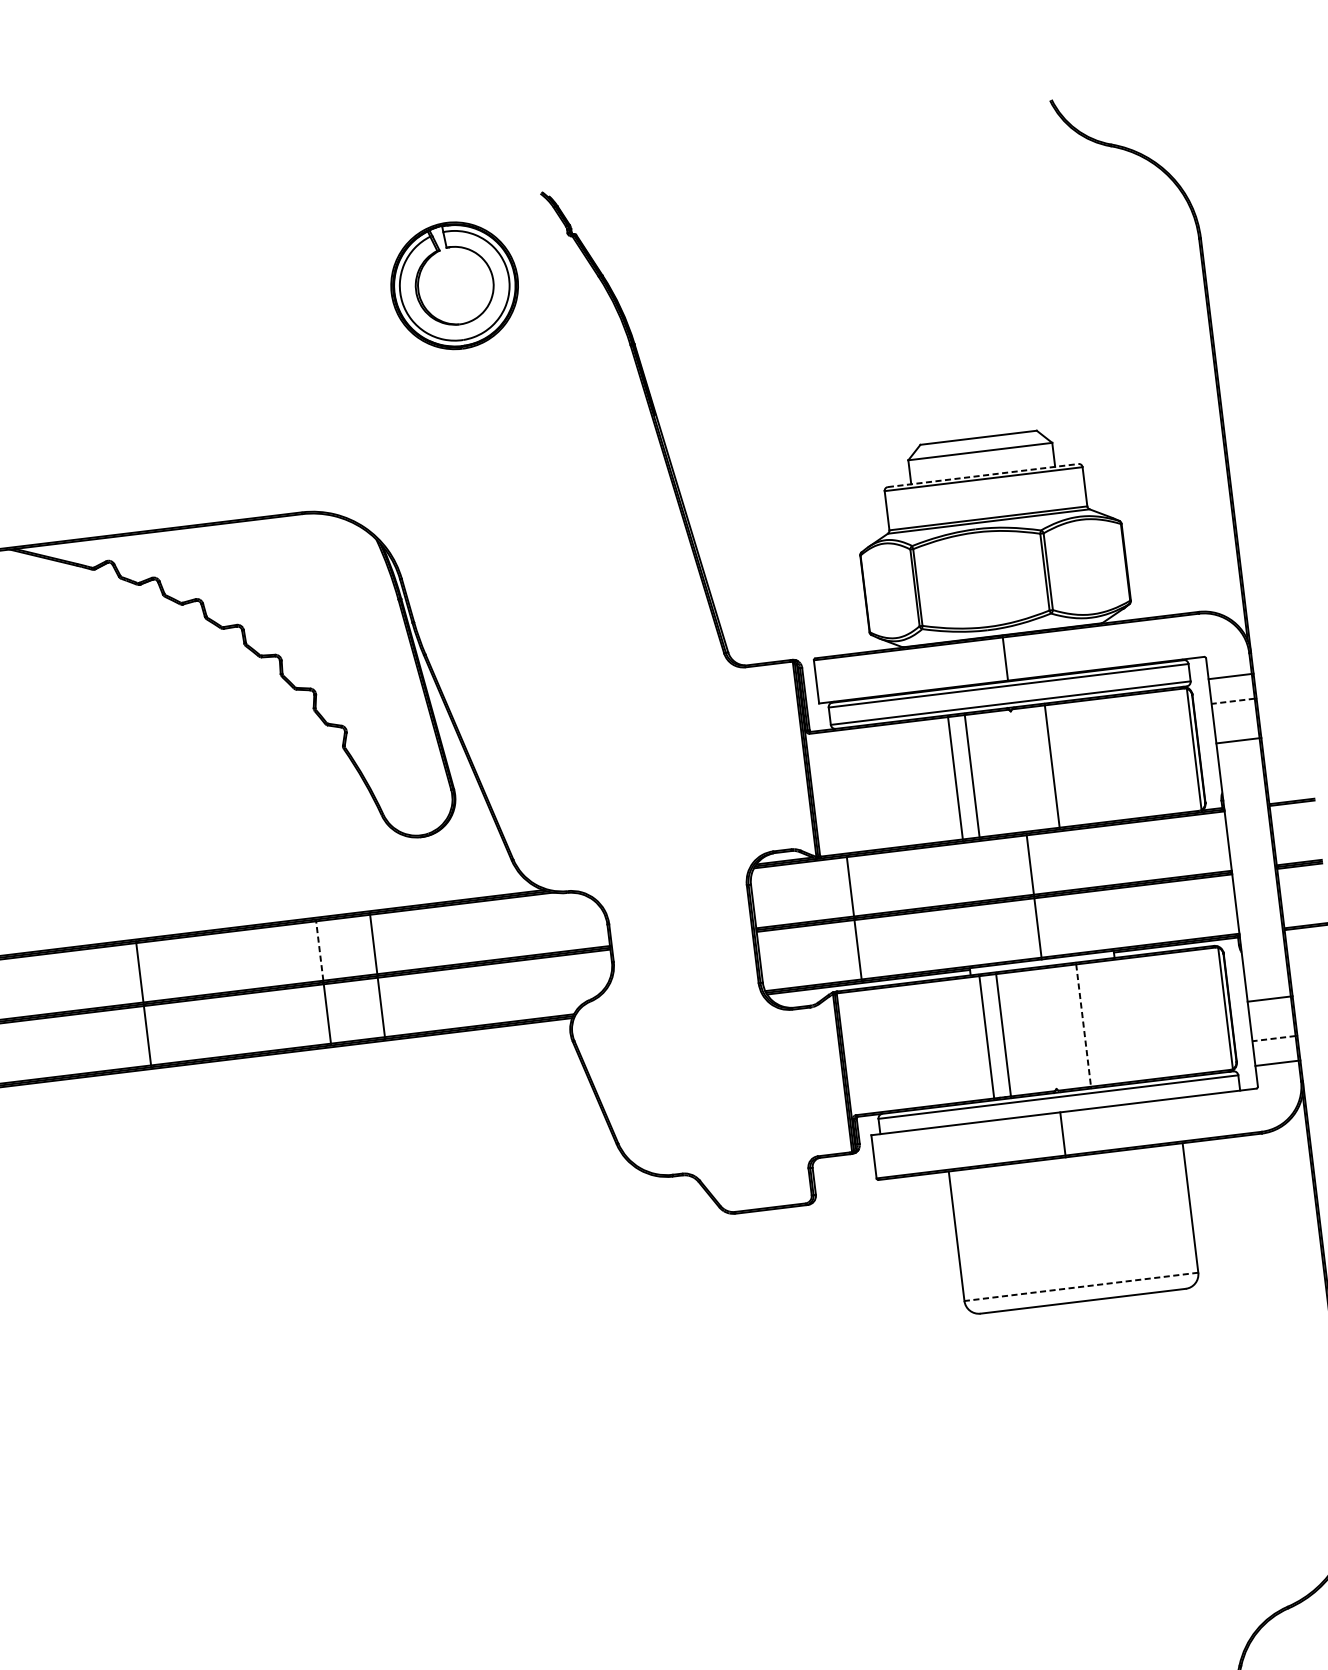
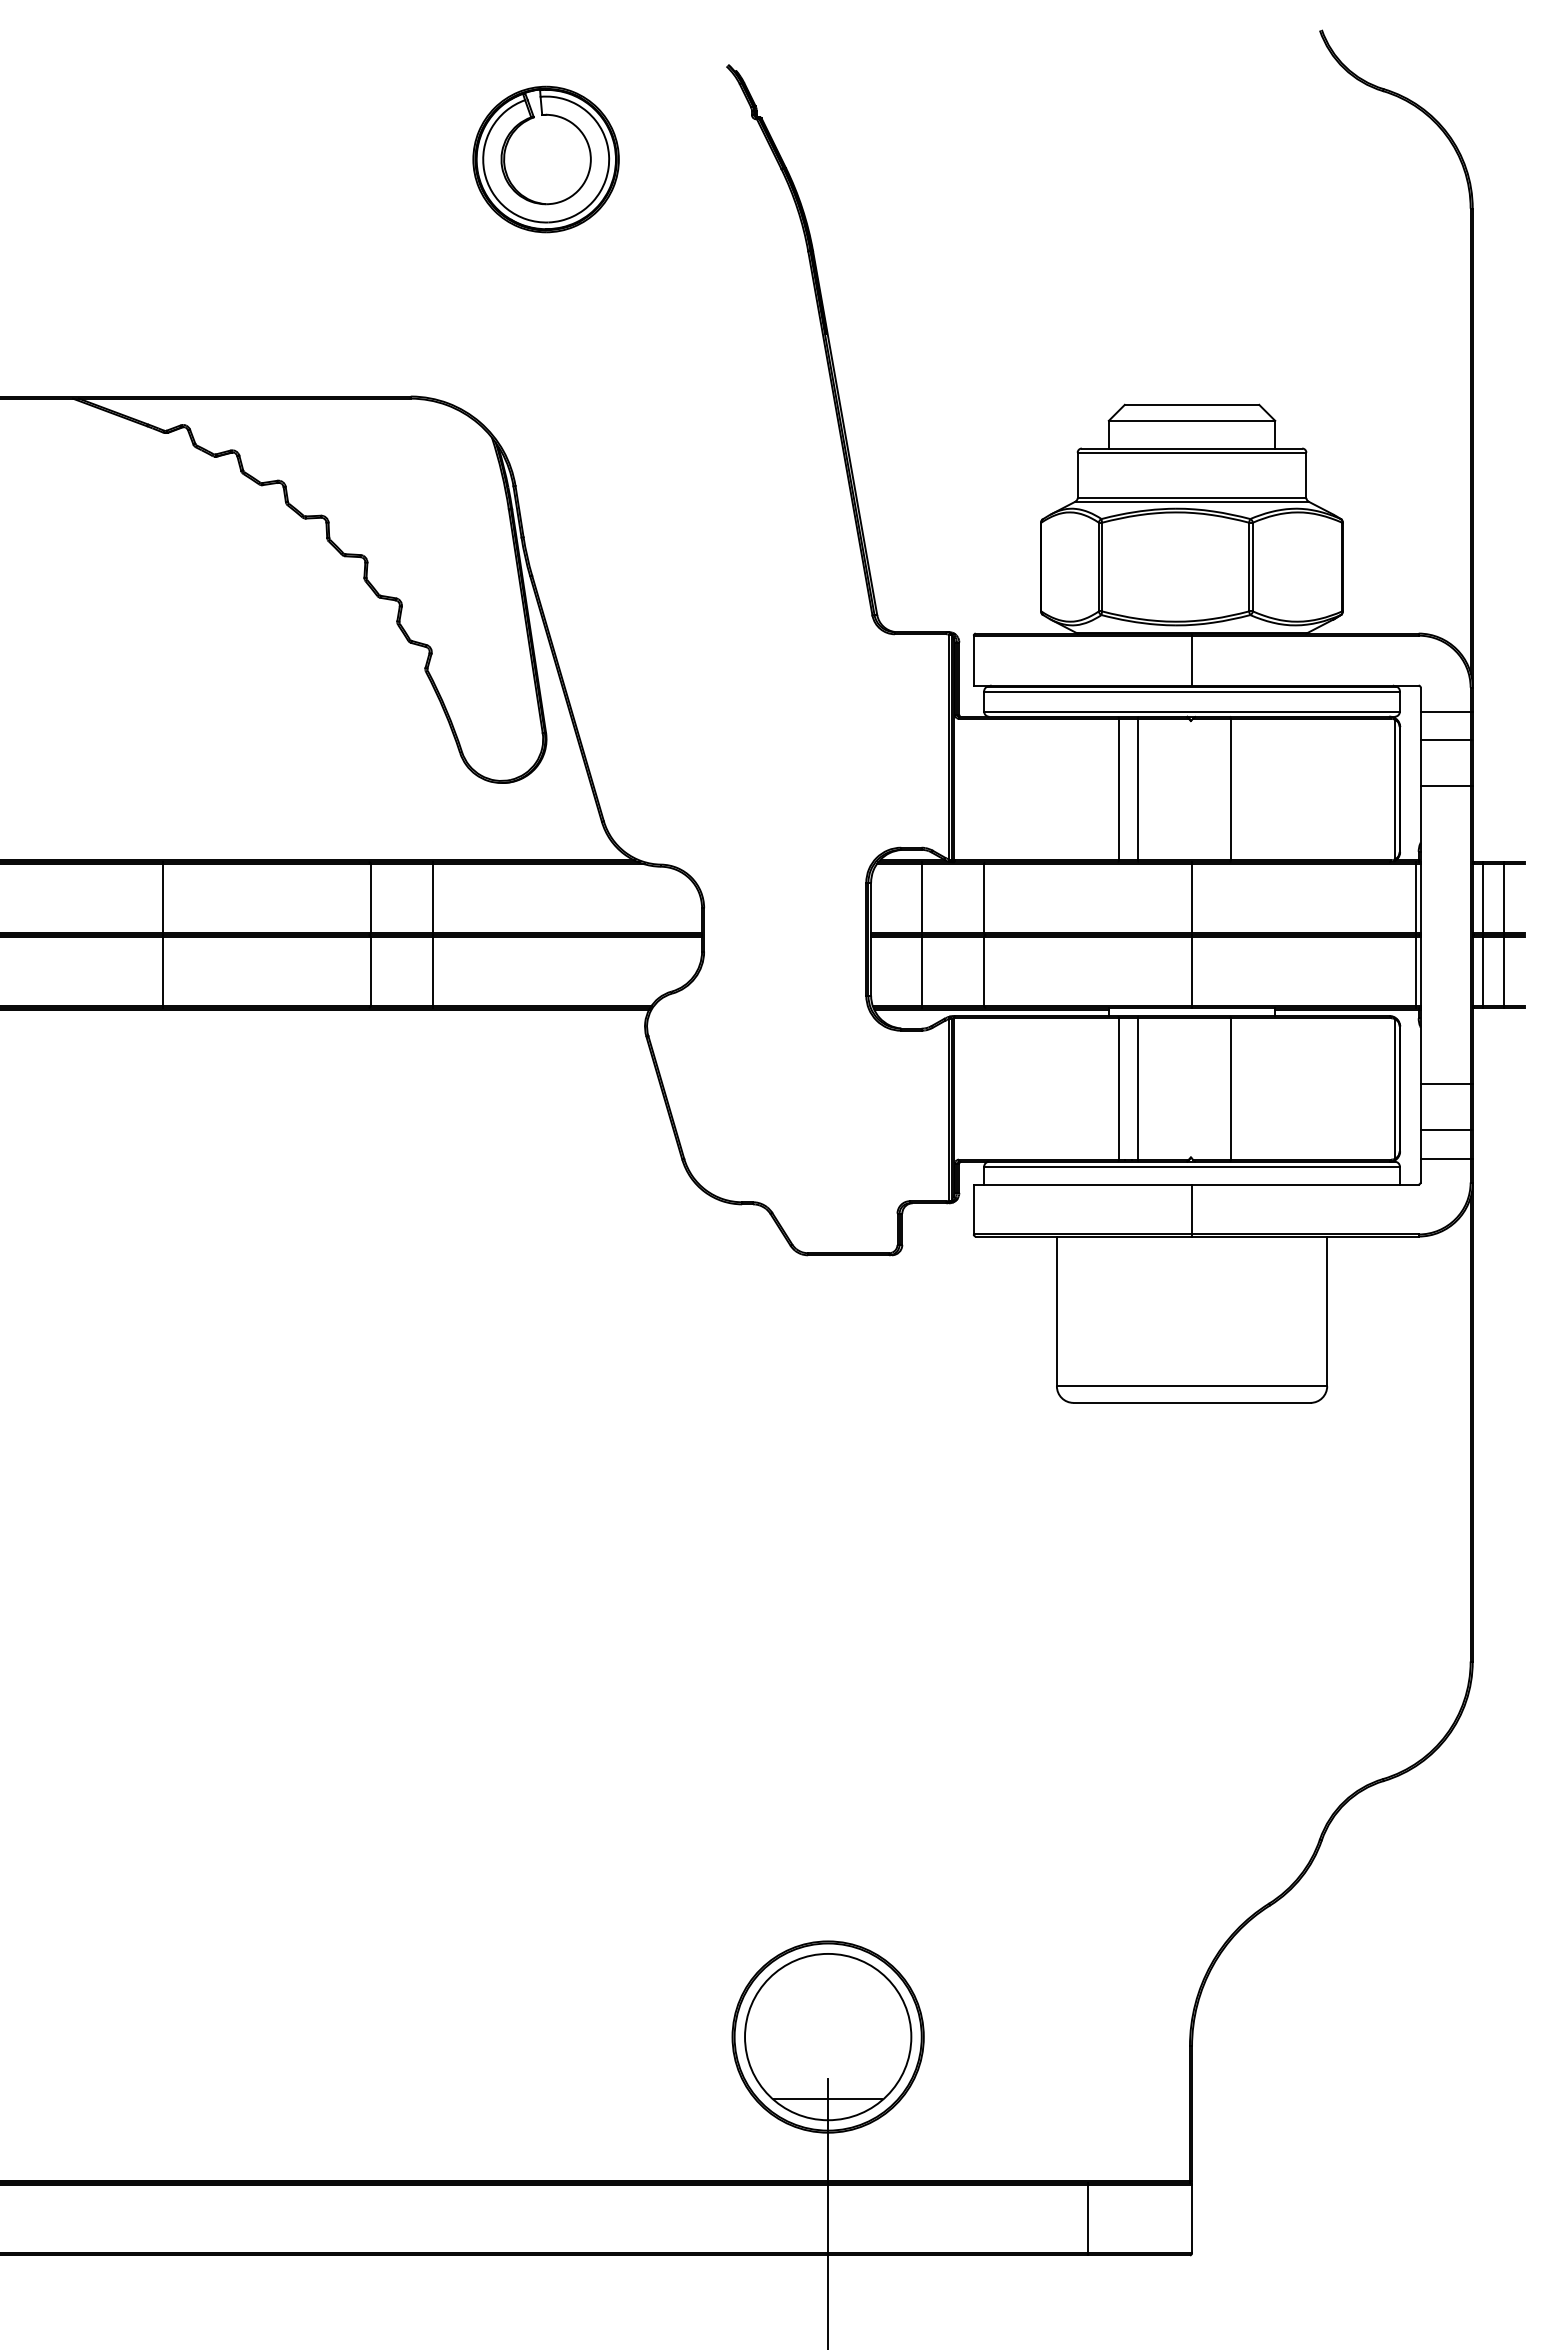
part: (454, 285) -> (545, 159), moved
line: (983, 475) -> (1192, 448), dashed -> solid
line: (1233, 701) -> (1445, 740), dashed -> solid
line: (1303, 863) -> (1503, 934), added
line: (1286, 865) -> (1483, 934), added
line: (1227, 872) -> (1415, 934), added
line: (800, 924) -> (921, 934), added
line: (319, 950) -> (370, 898), dashed -> solid
line: (1083, 1025) -> (1230, 1088), dashed -> solid
line: (1273, 1039) -> (1445, 1130), dashed -> solid
line: (1080, 1287) -> (1191, 1386), dashed -> solid

